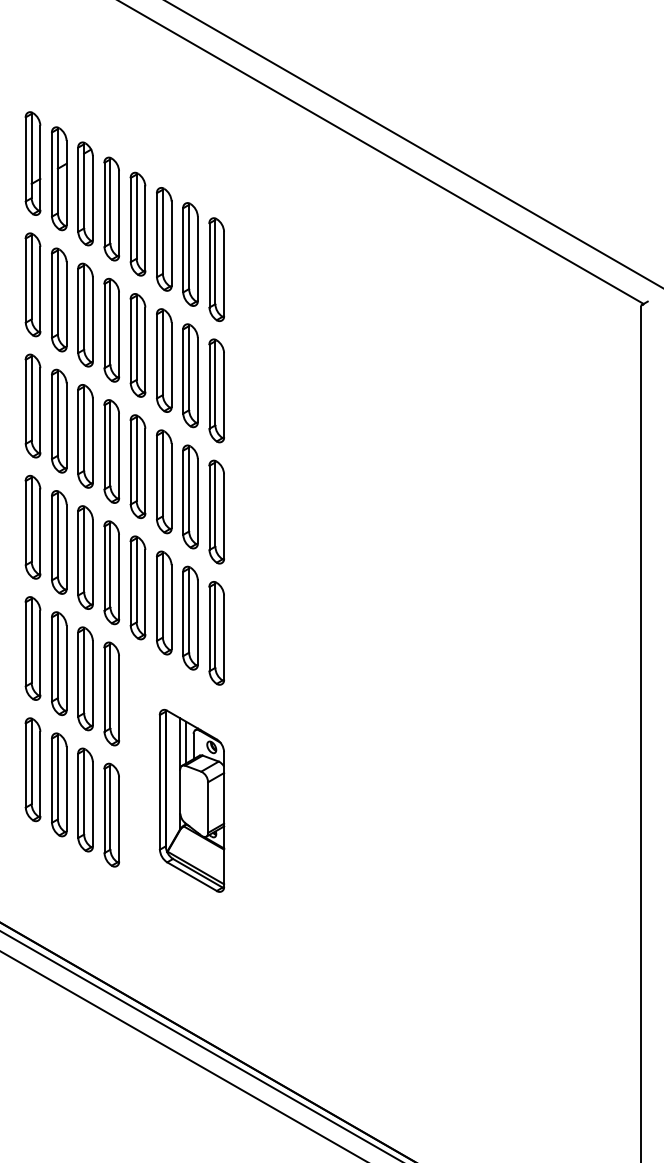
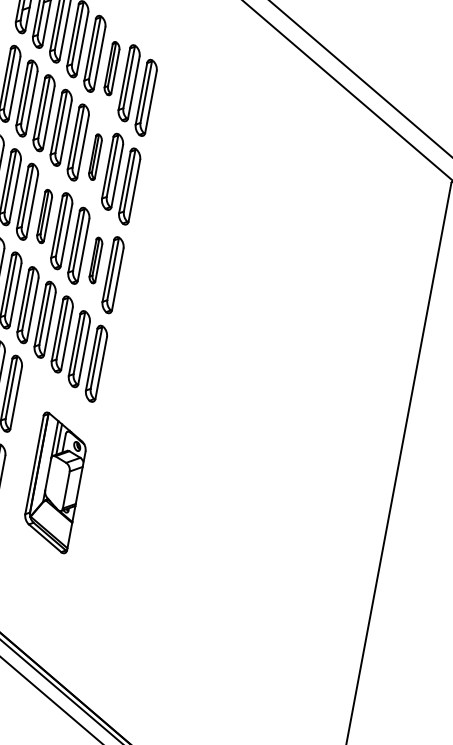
part: (164, 239) -> (112, 68), size x0.7
part: (164, 360) -> (95, 157), size x0.6
part: (111, 451) -> (44, 216), size x0.7
part: (190, 496) -> (95, 260), size x0.6

